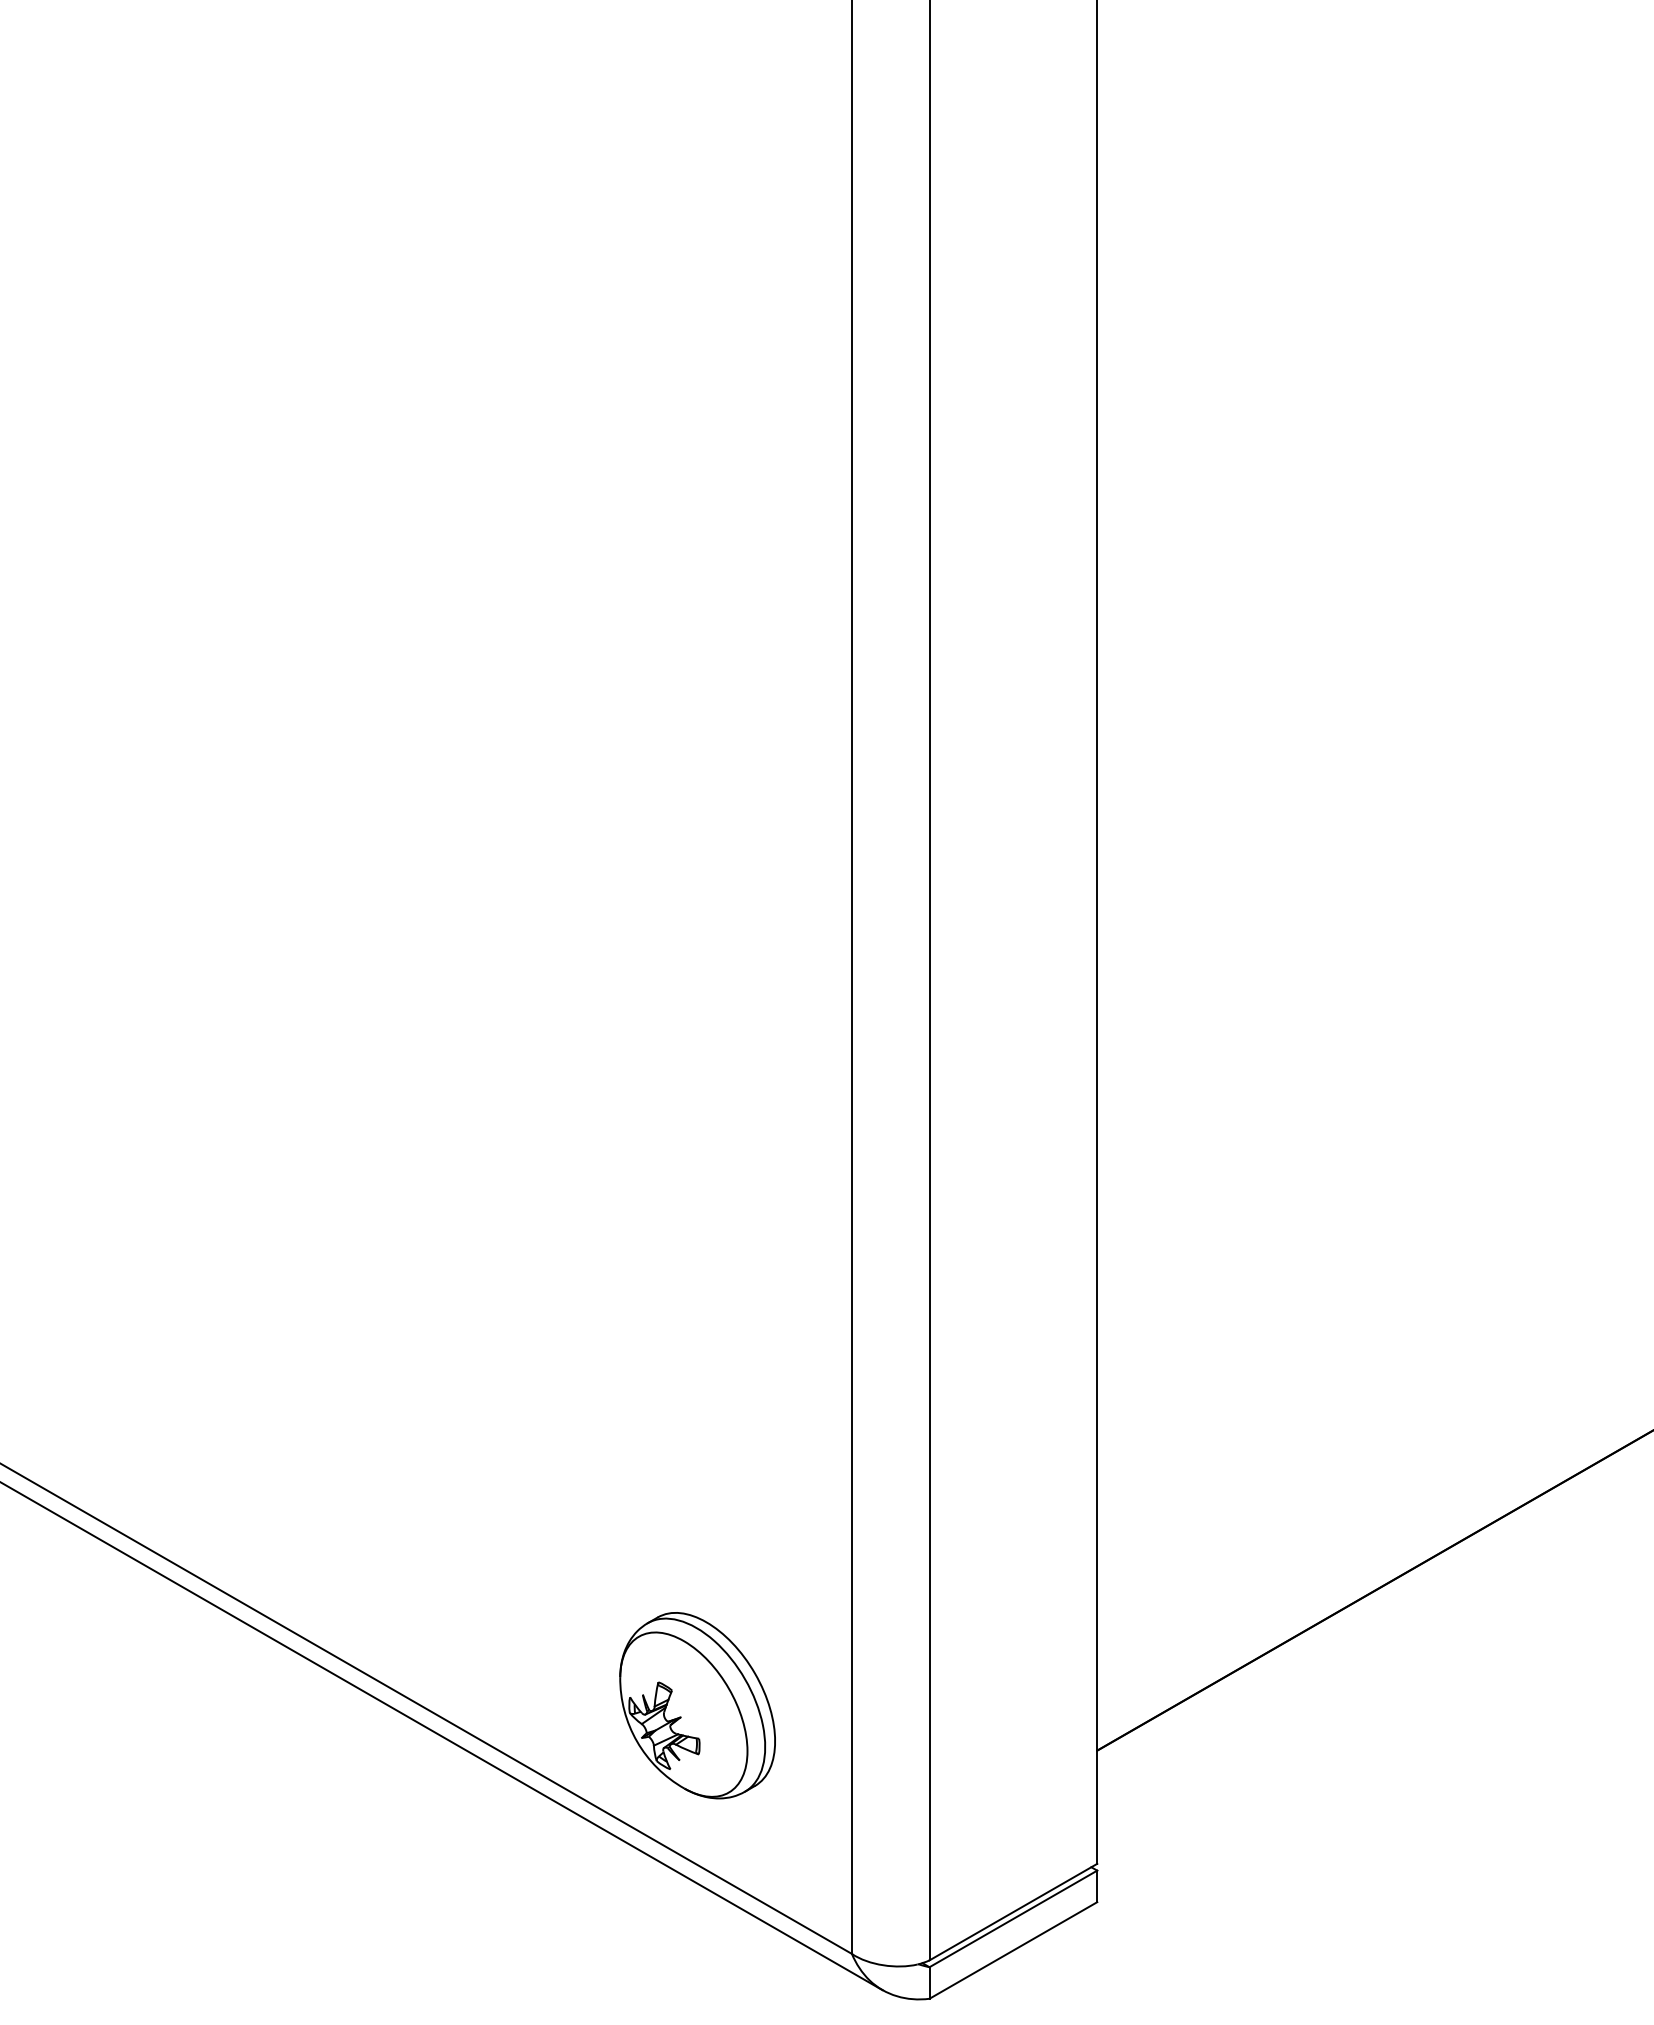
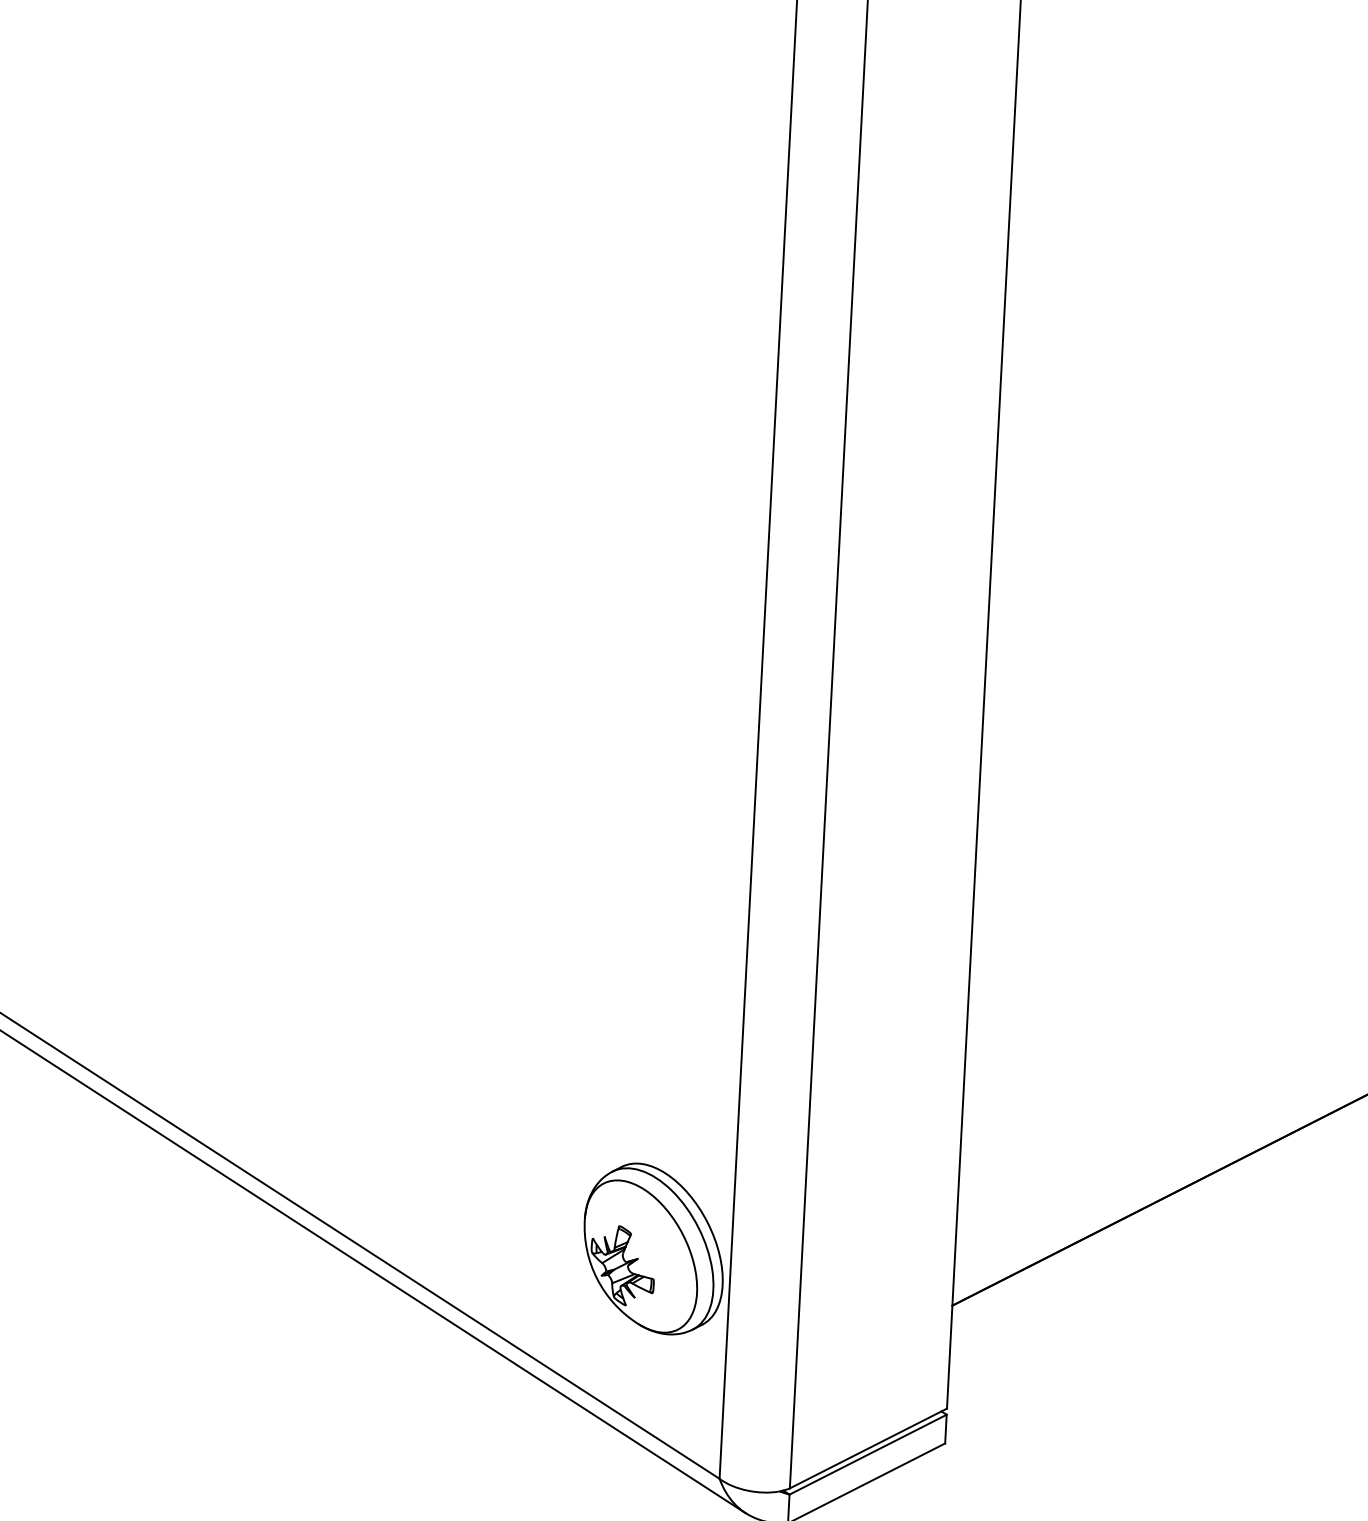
part: (697, 1705) -> (653, 1248), moved

